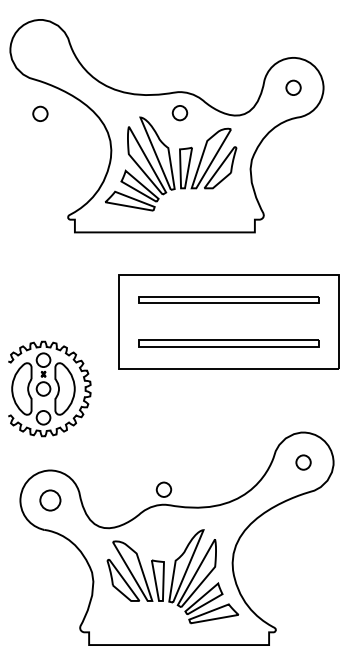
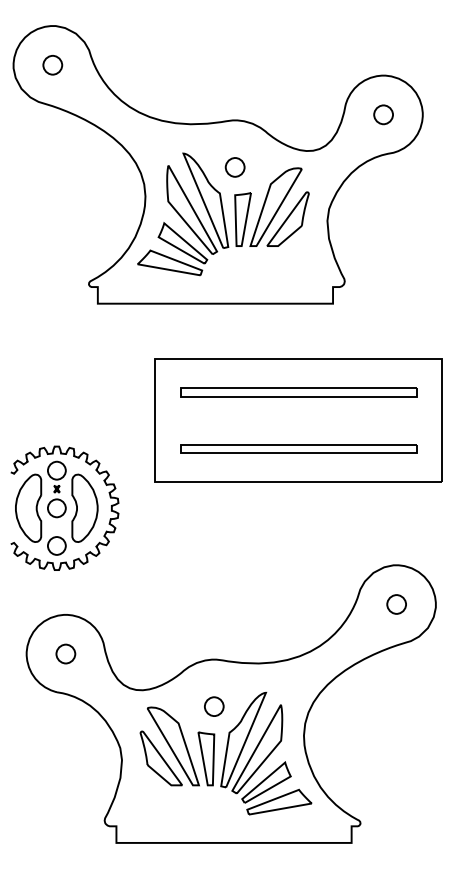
part: (40, 113) -> (52, 64), moved
part: (179, 113) -> (234, 167), moved
part: (163, 489) -> (213, 706), moved
part: (50, 500) -> (65, 654), size x0.71

